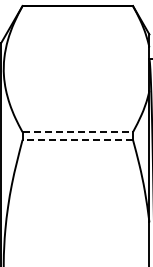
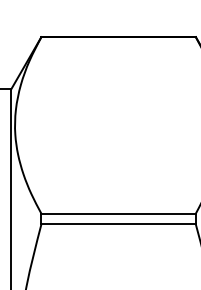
line: (78, 132) -> (119, 214), dashed -> solid
line: (77, 139) -> (118, 223), dashed -> solid

